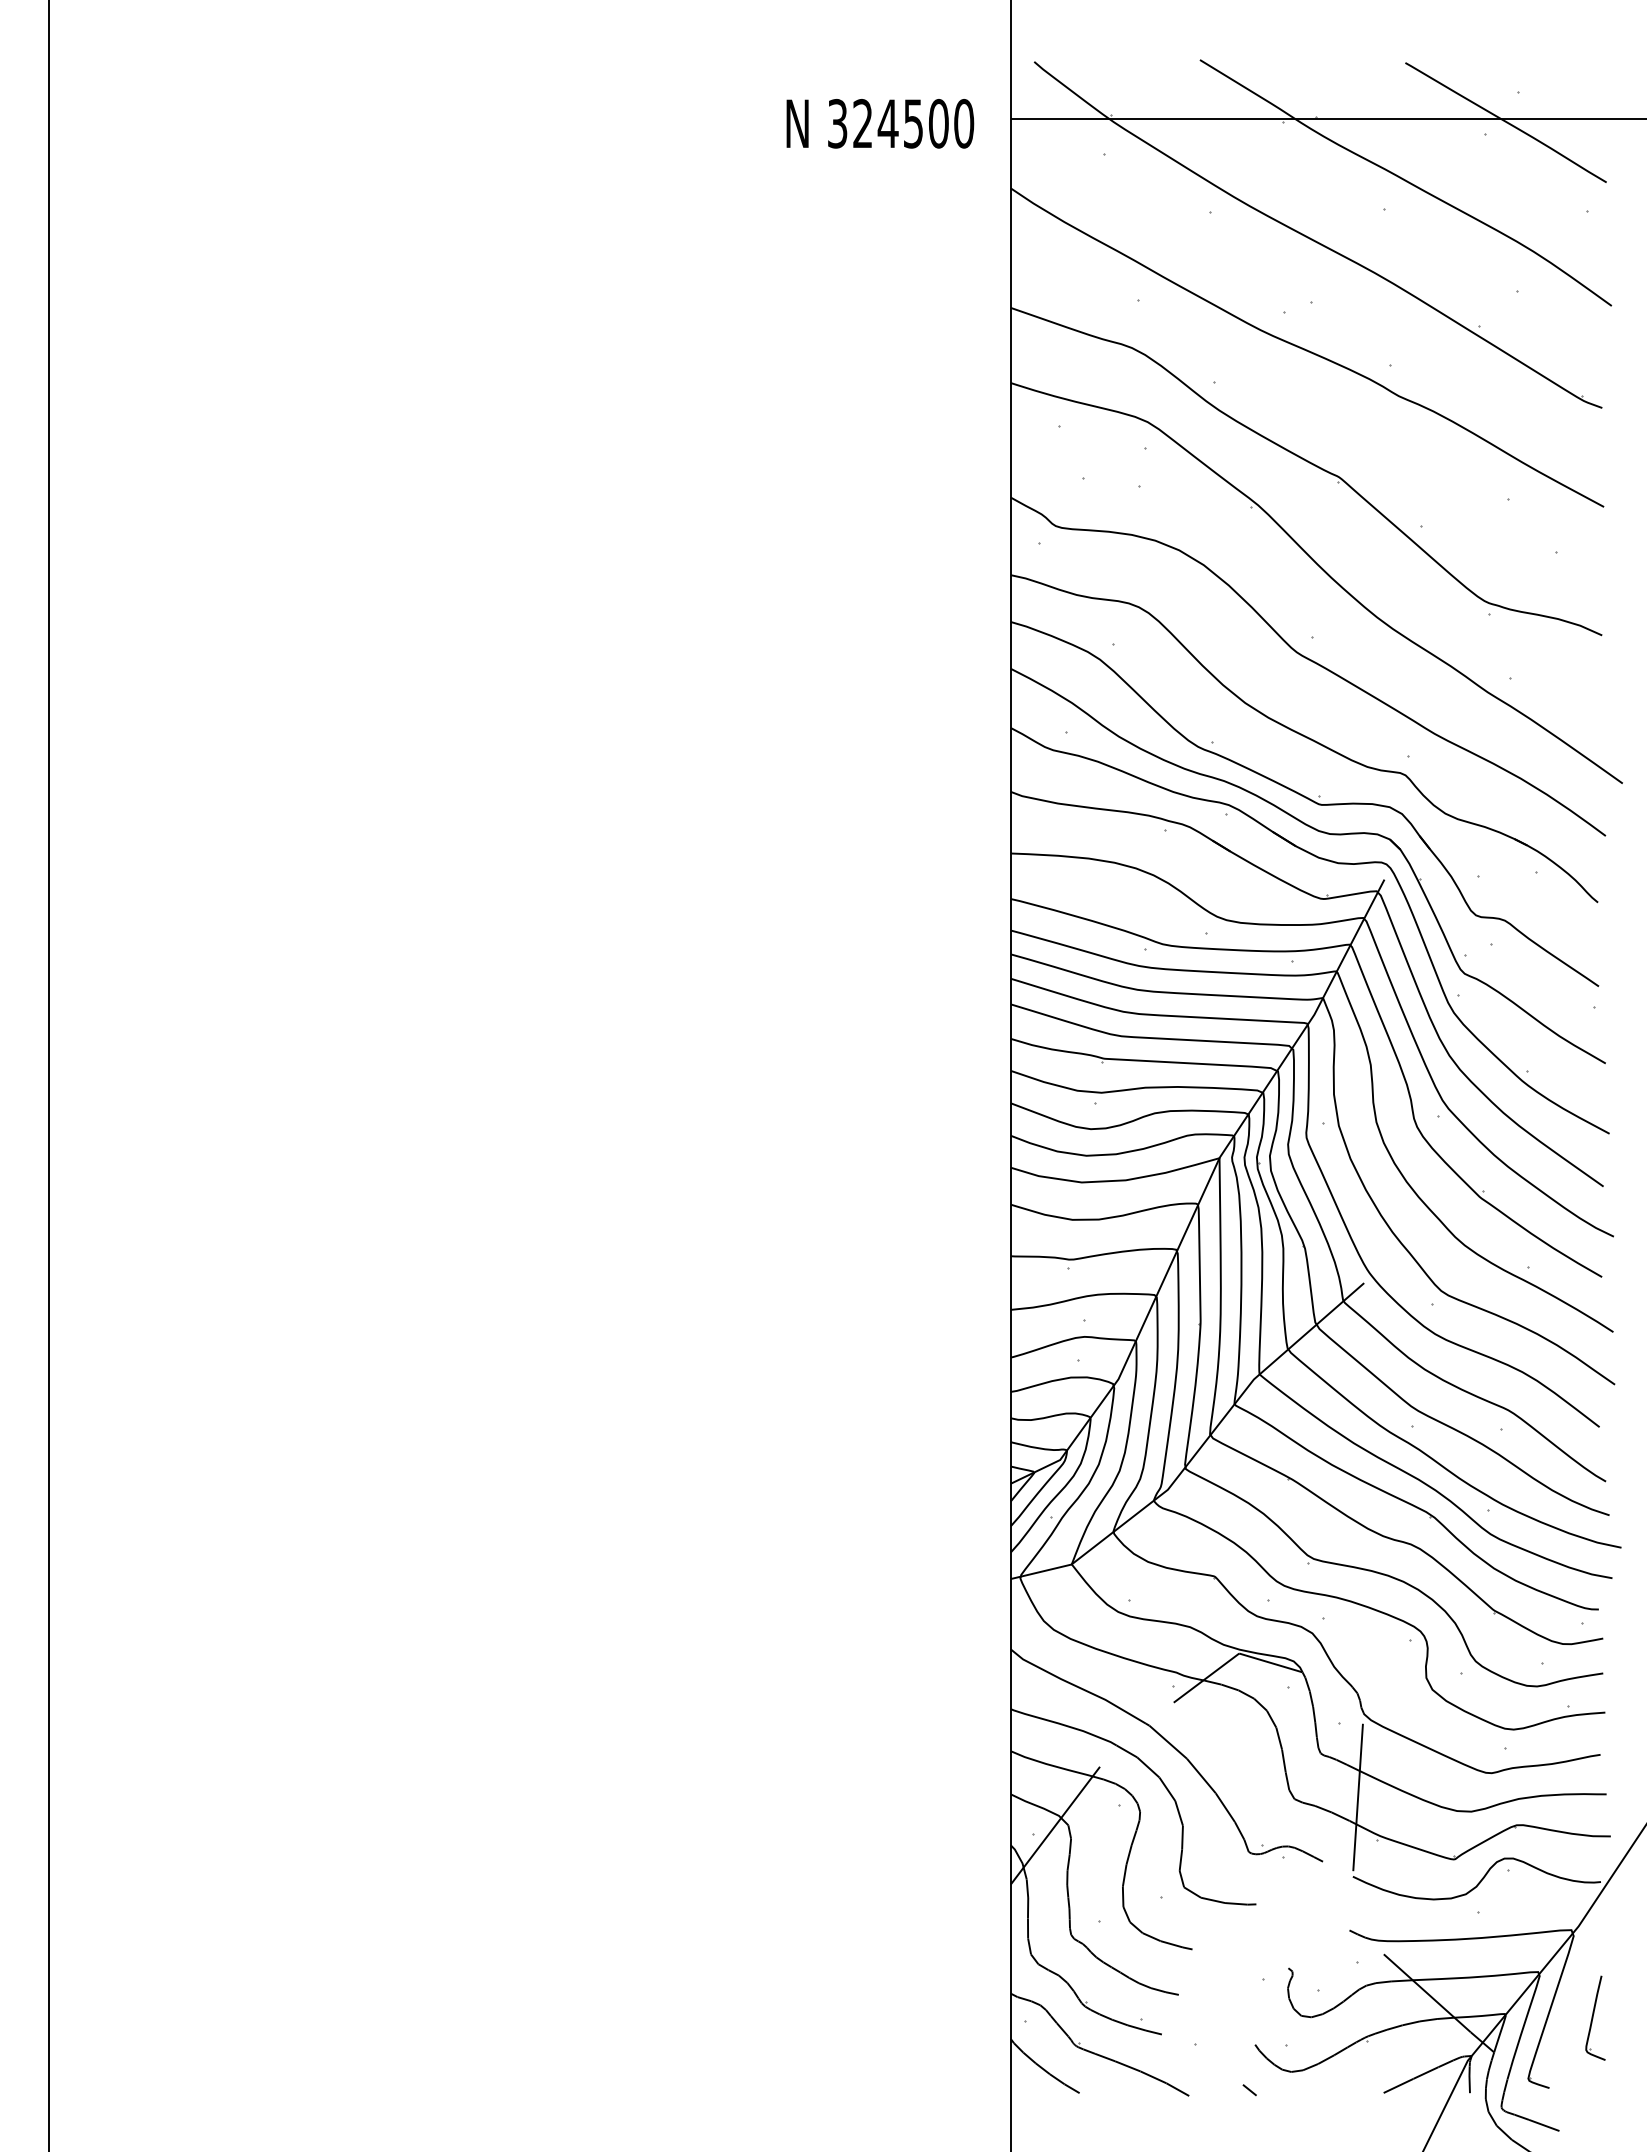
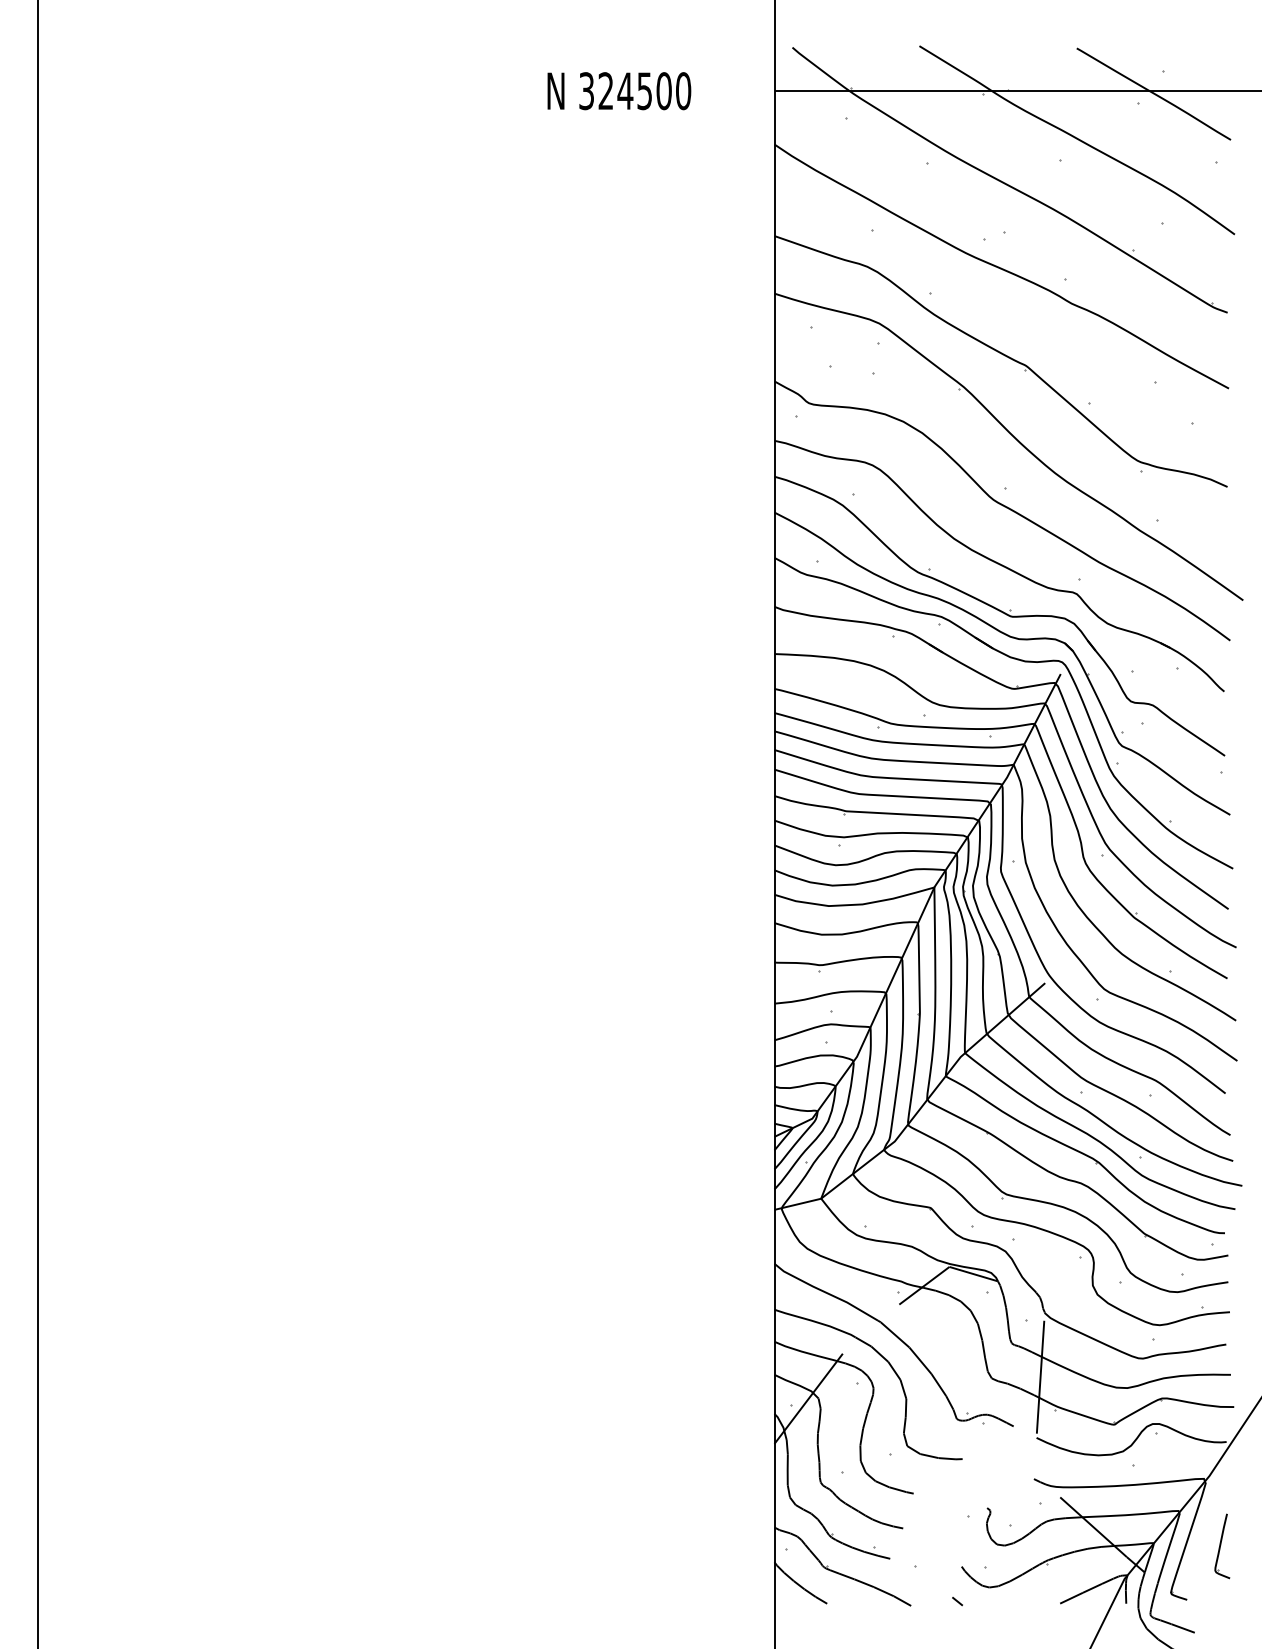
text: (880, 123) -> (619, 90), moved

